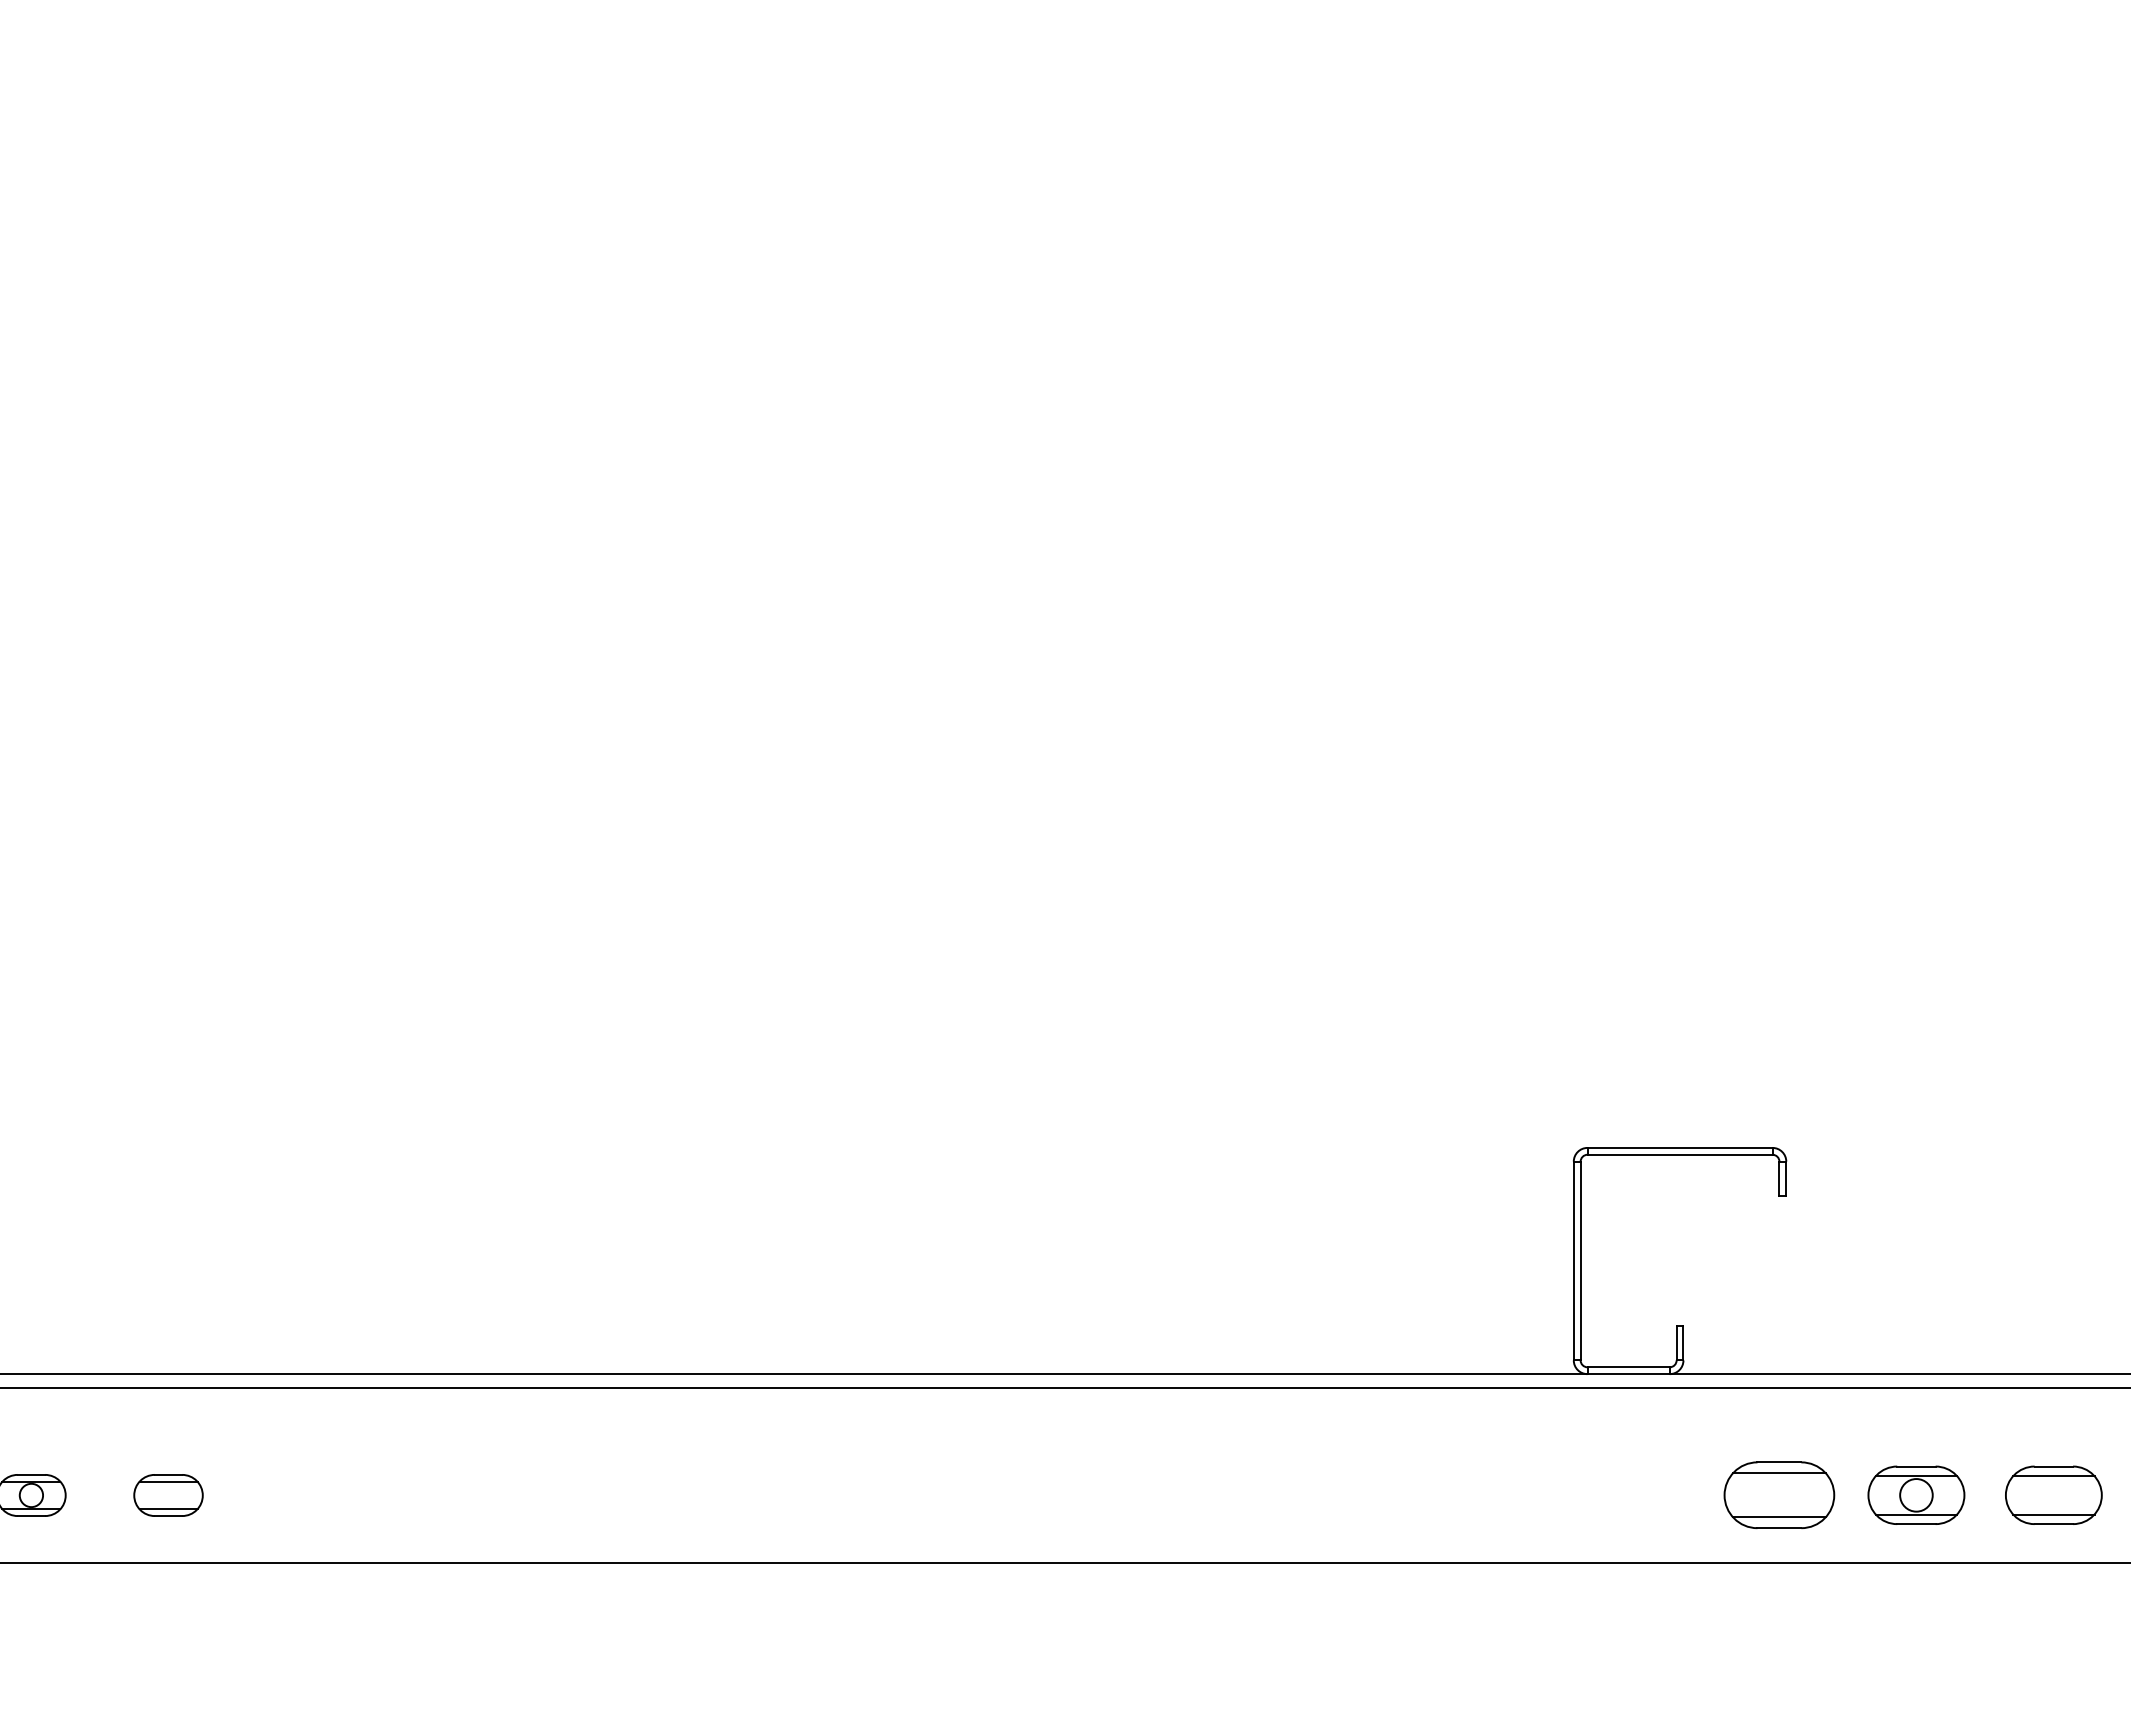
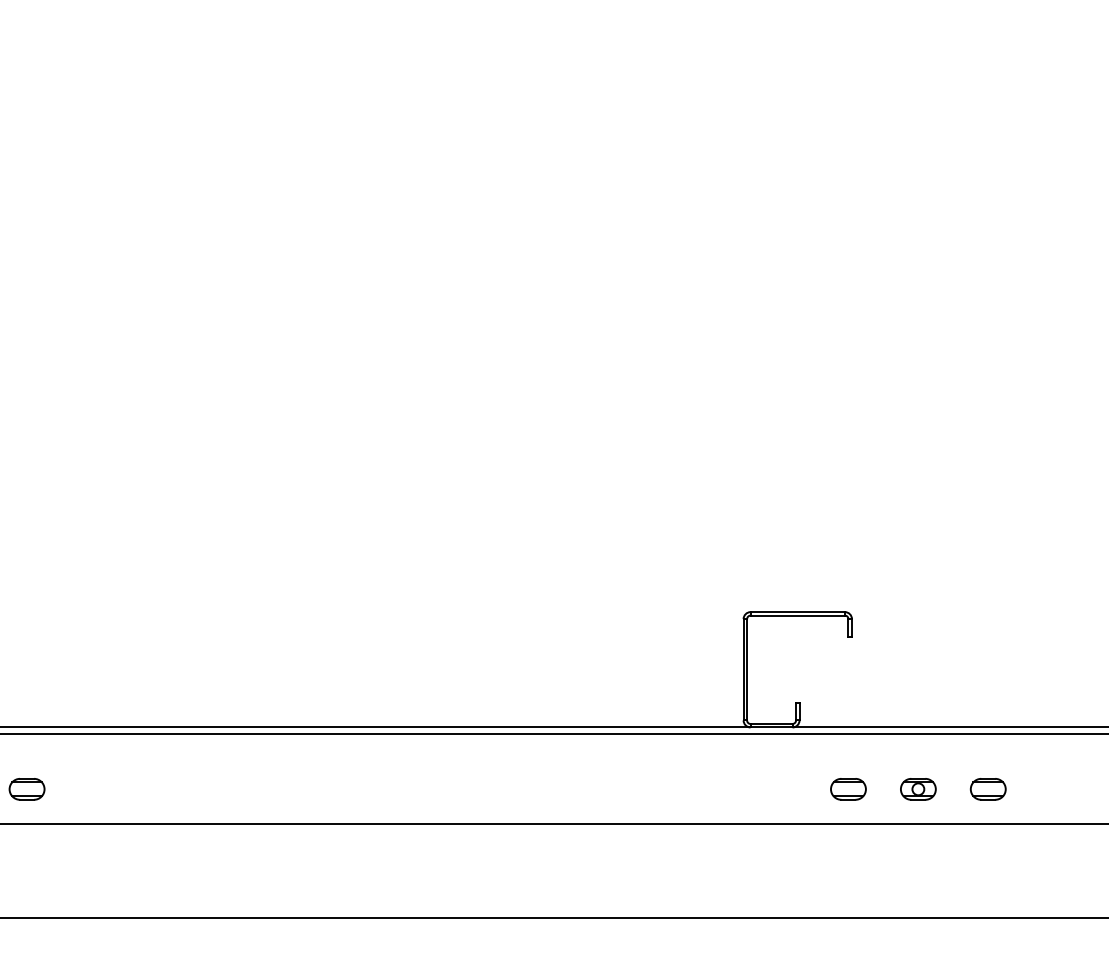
part: (1779, 1495) -> (848, 789), size x0.62
part: (1916, 1495) -> (918, 789), size x0.71
part: (2052, 1495) -> (987, 789), size x0.71

